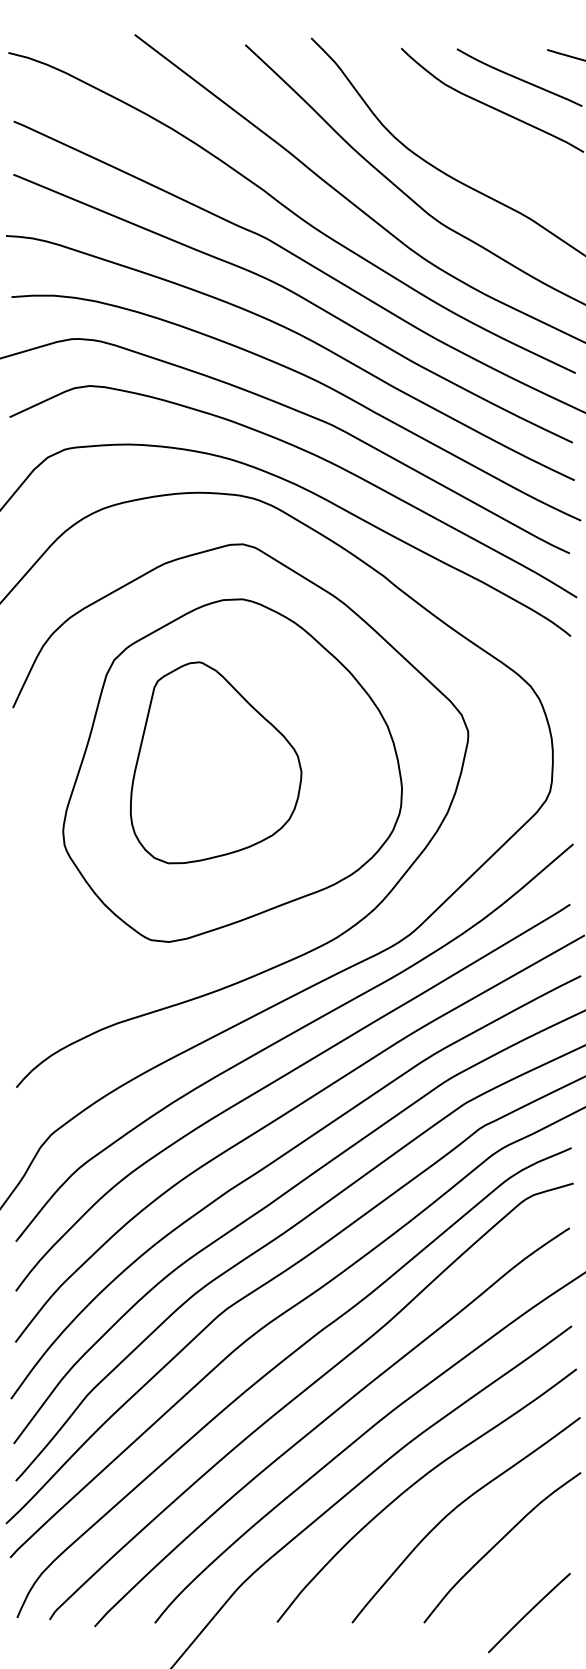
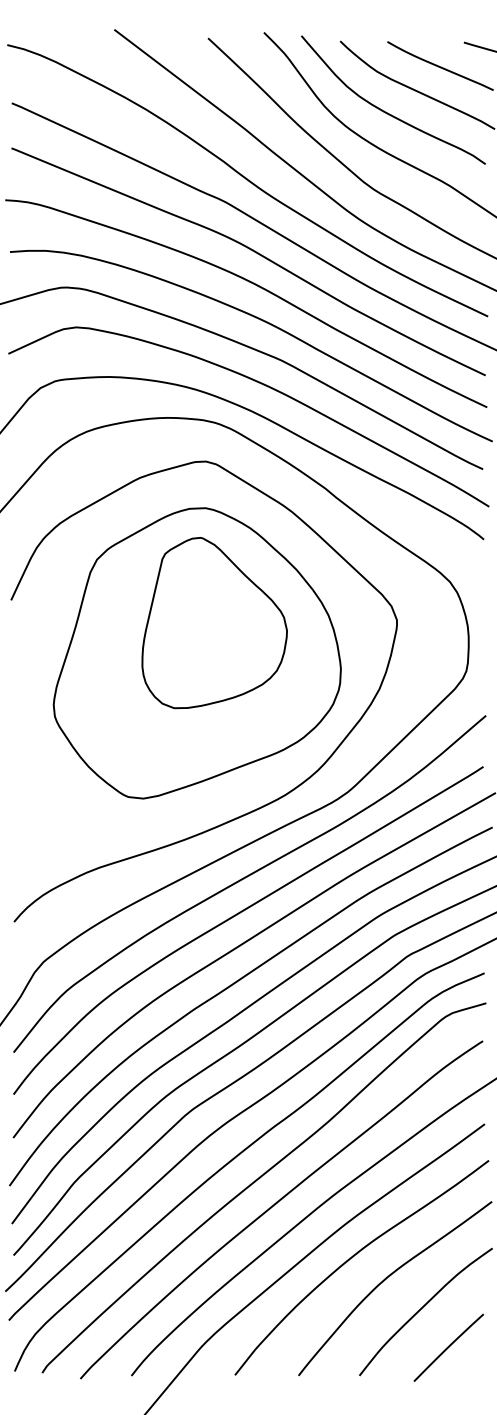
curve: (457, 132) -> (387, 112), added
part: (216, 762) -> (215, 622), moved
curve: (529, 1613) -> (448, 1348), moved

